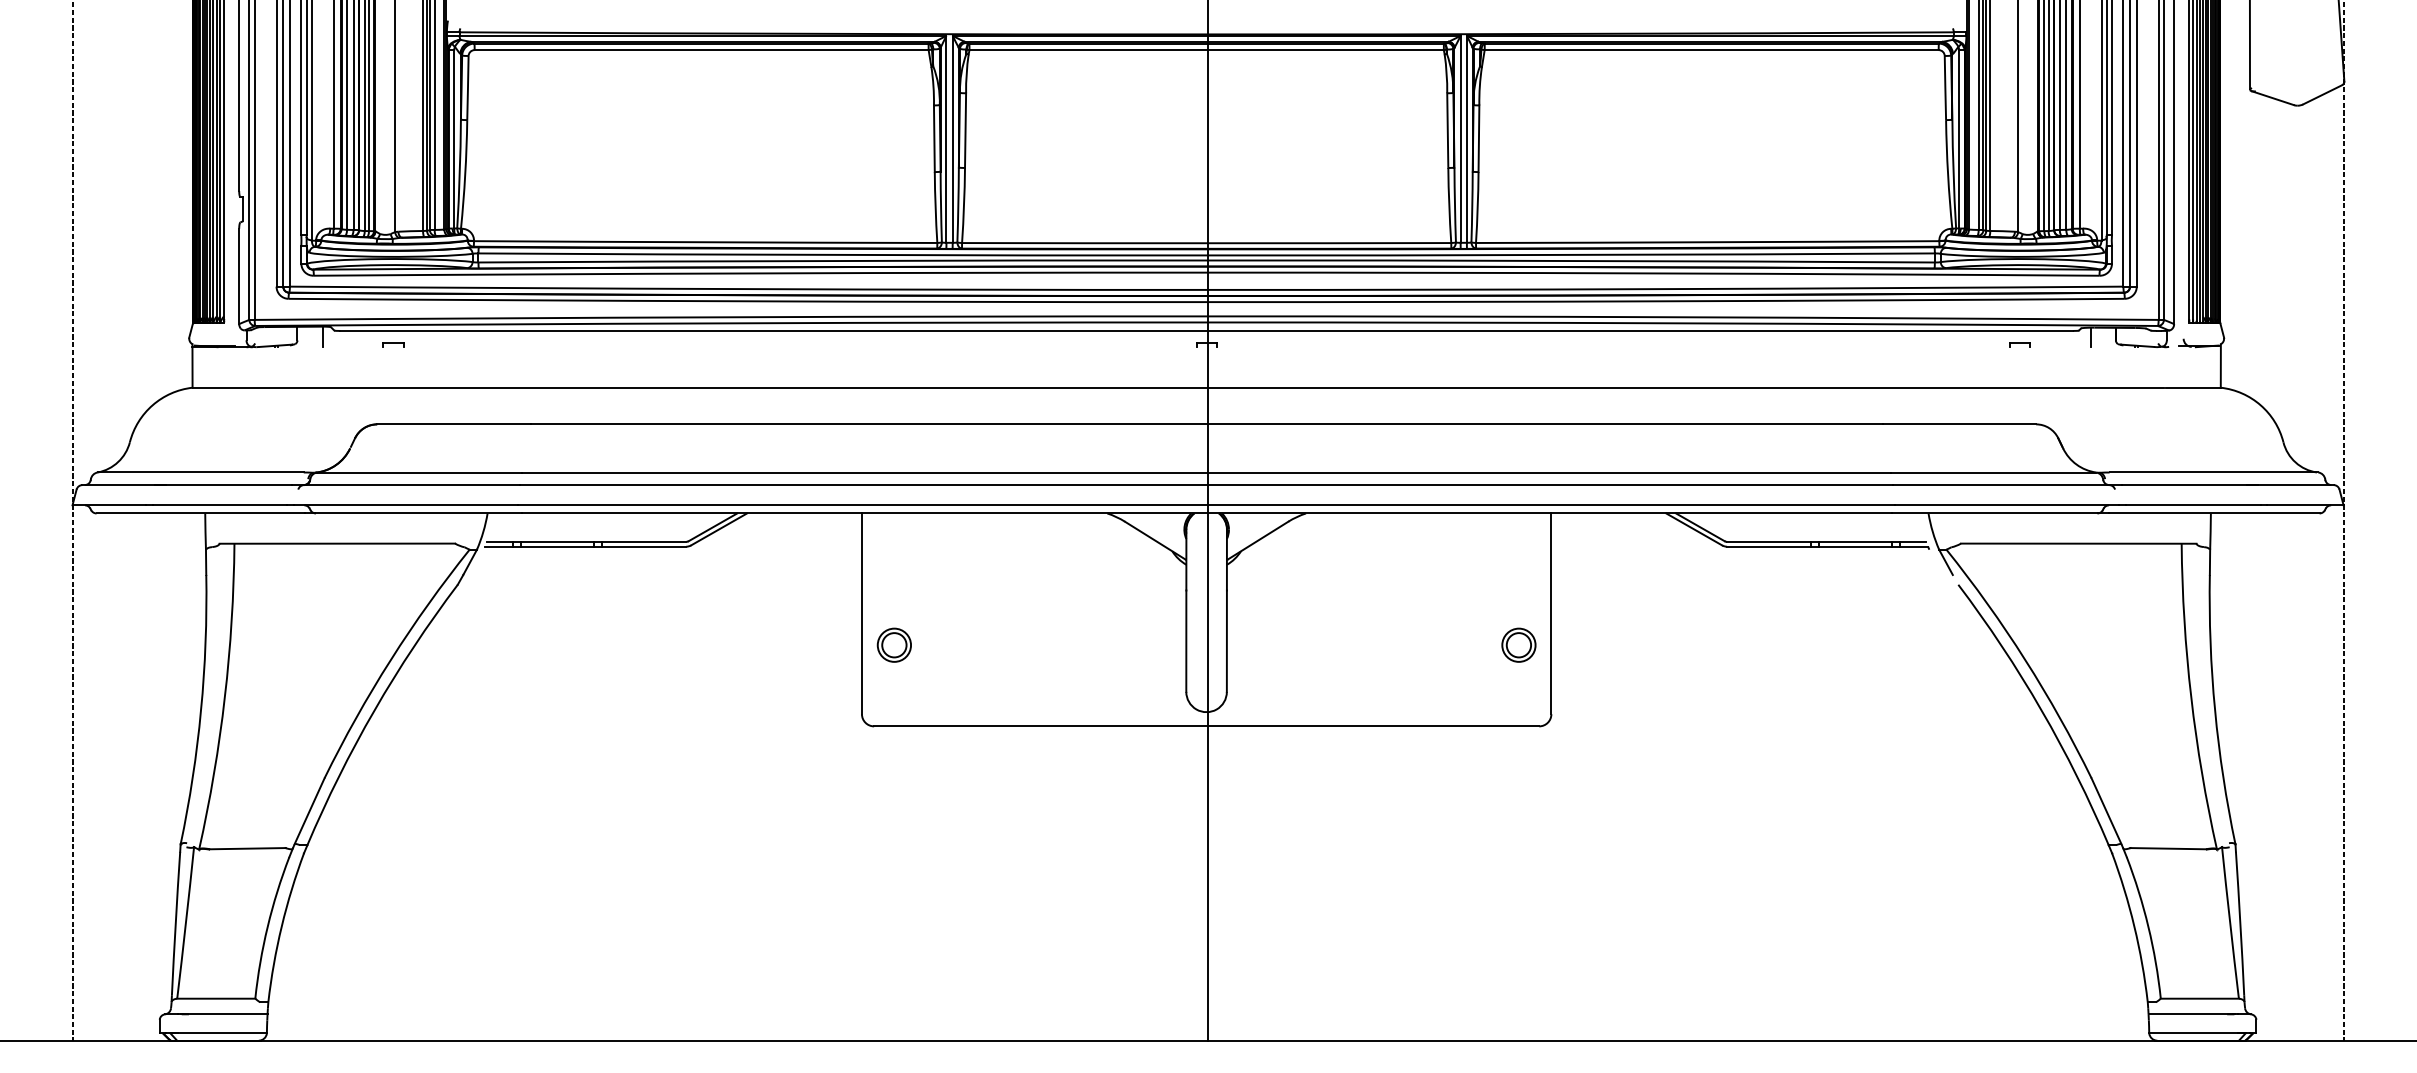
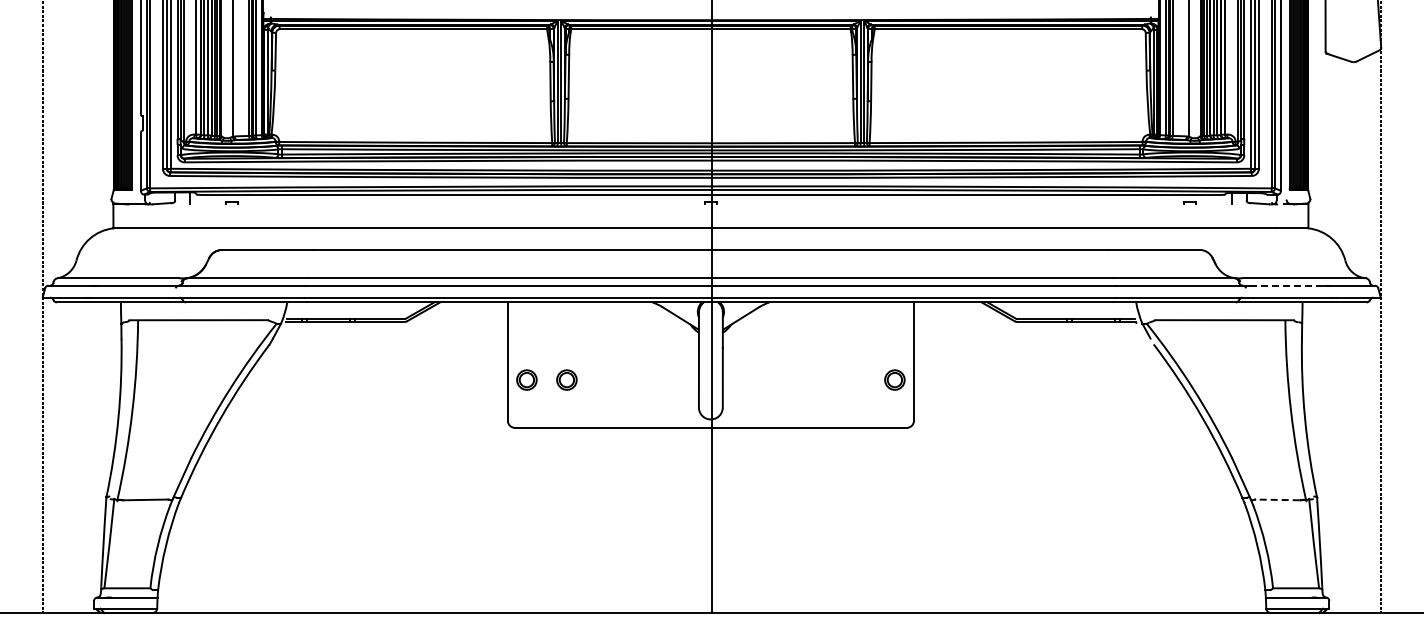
line: (2188, 484) -> (1289, 285), solid -> dashed
part: (961, 644) -> (566, 379), added
line: (2166, 847) -> (1276, 499), solid -> dashed

